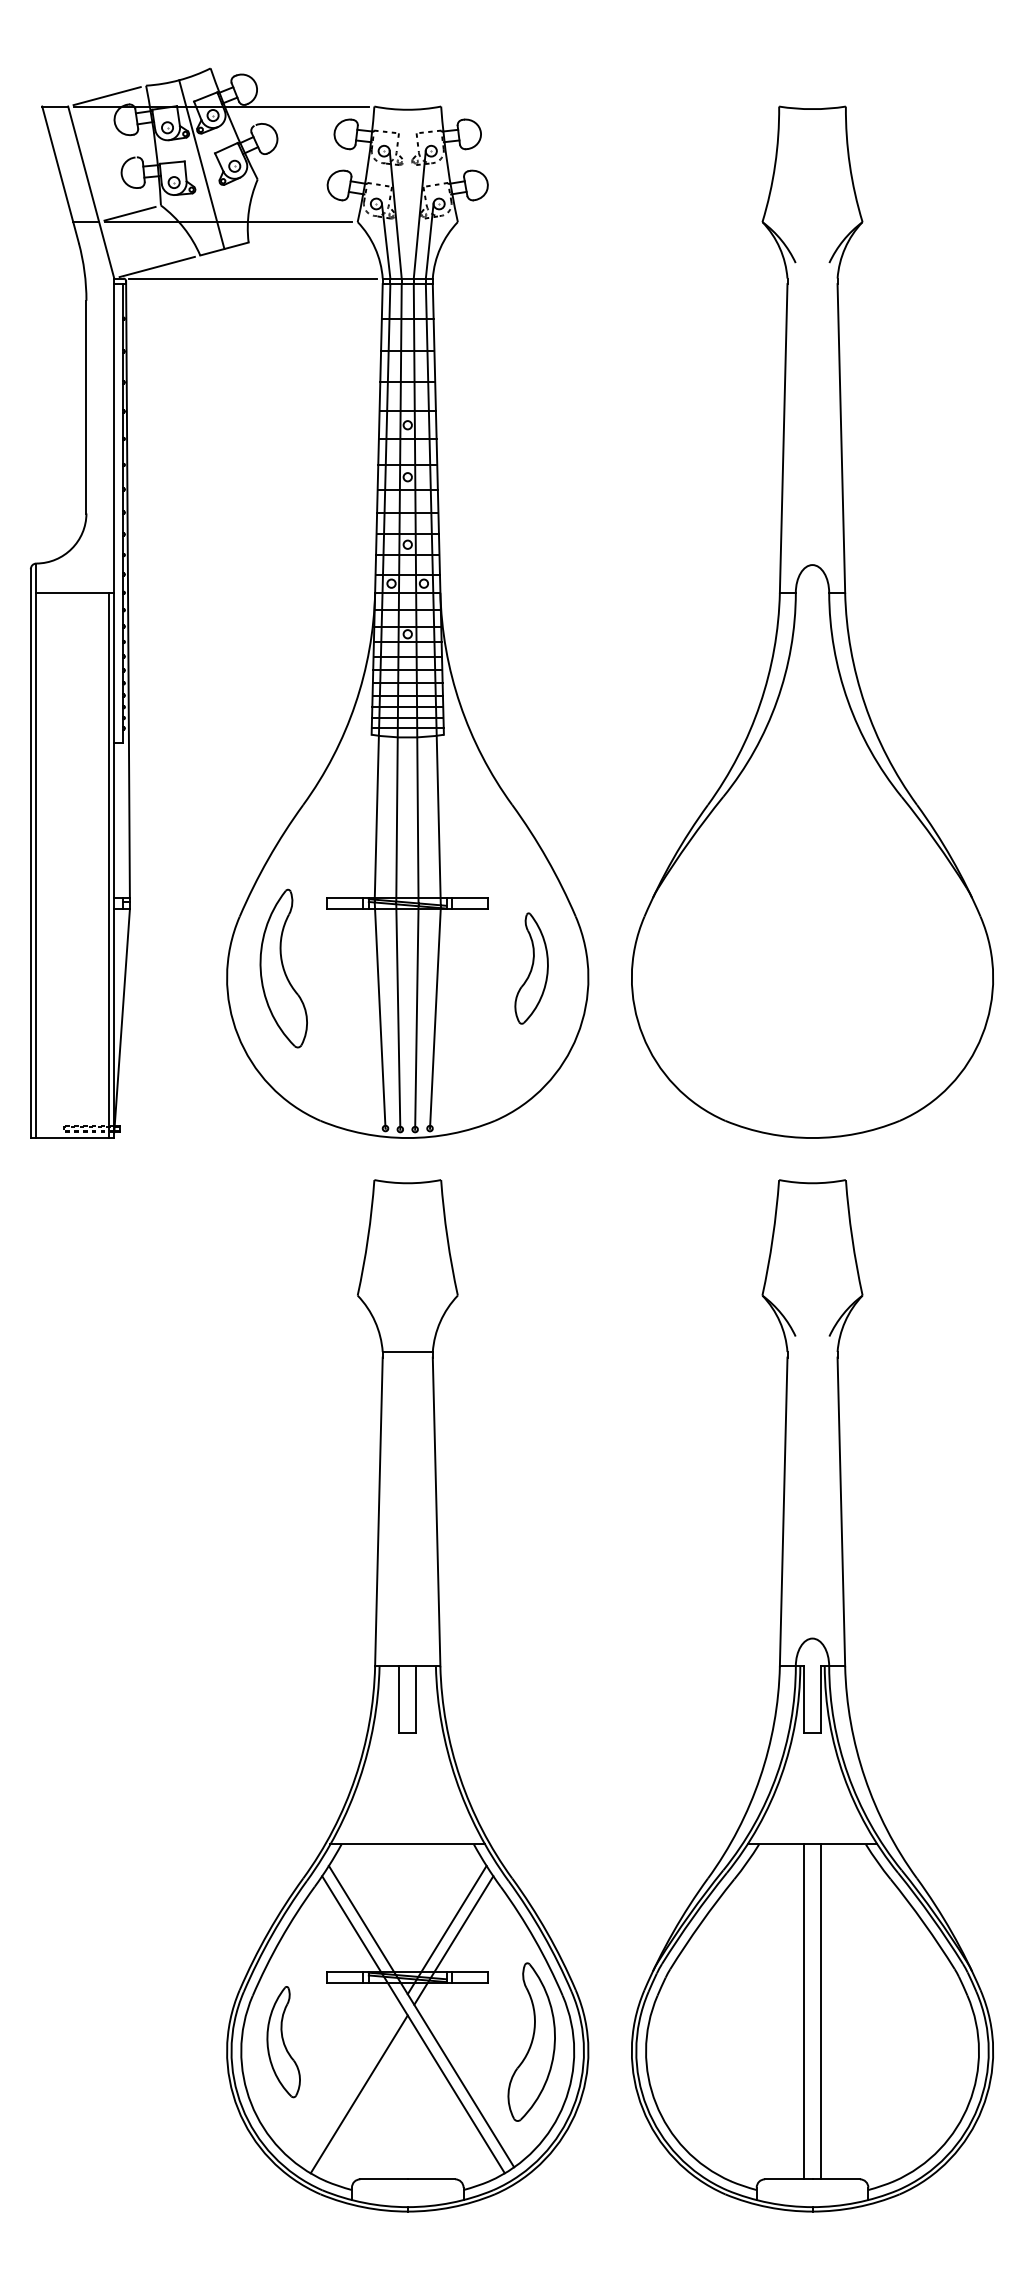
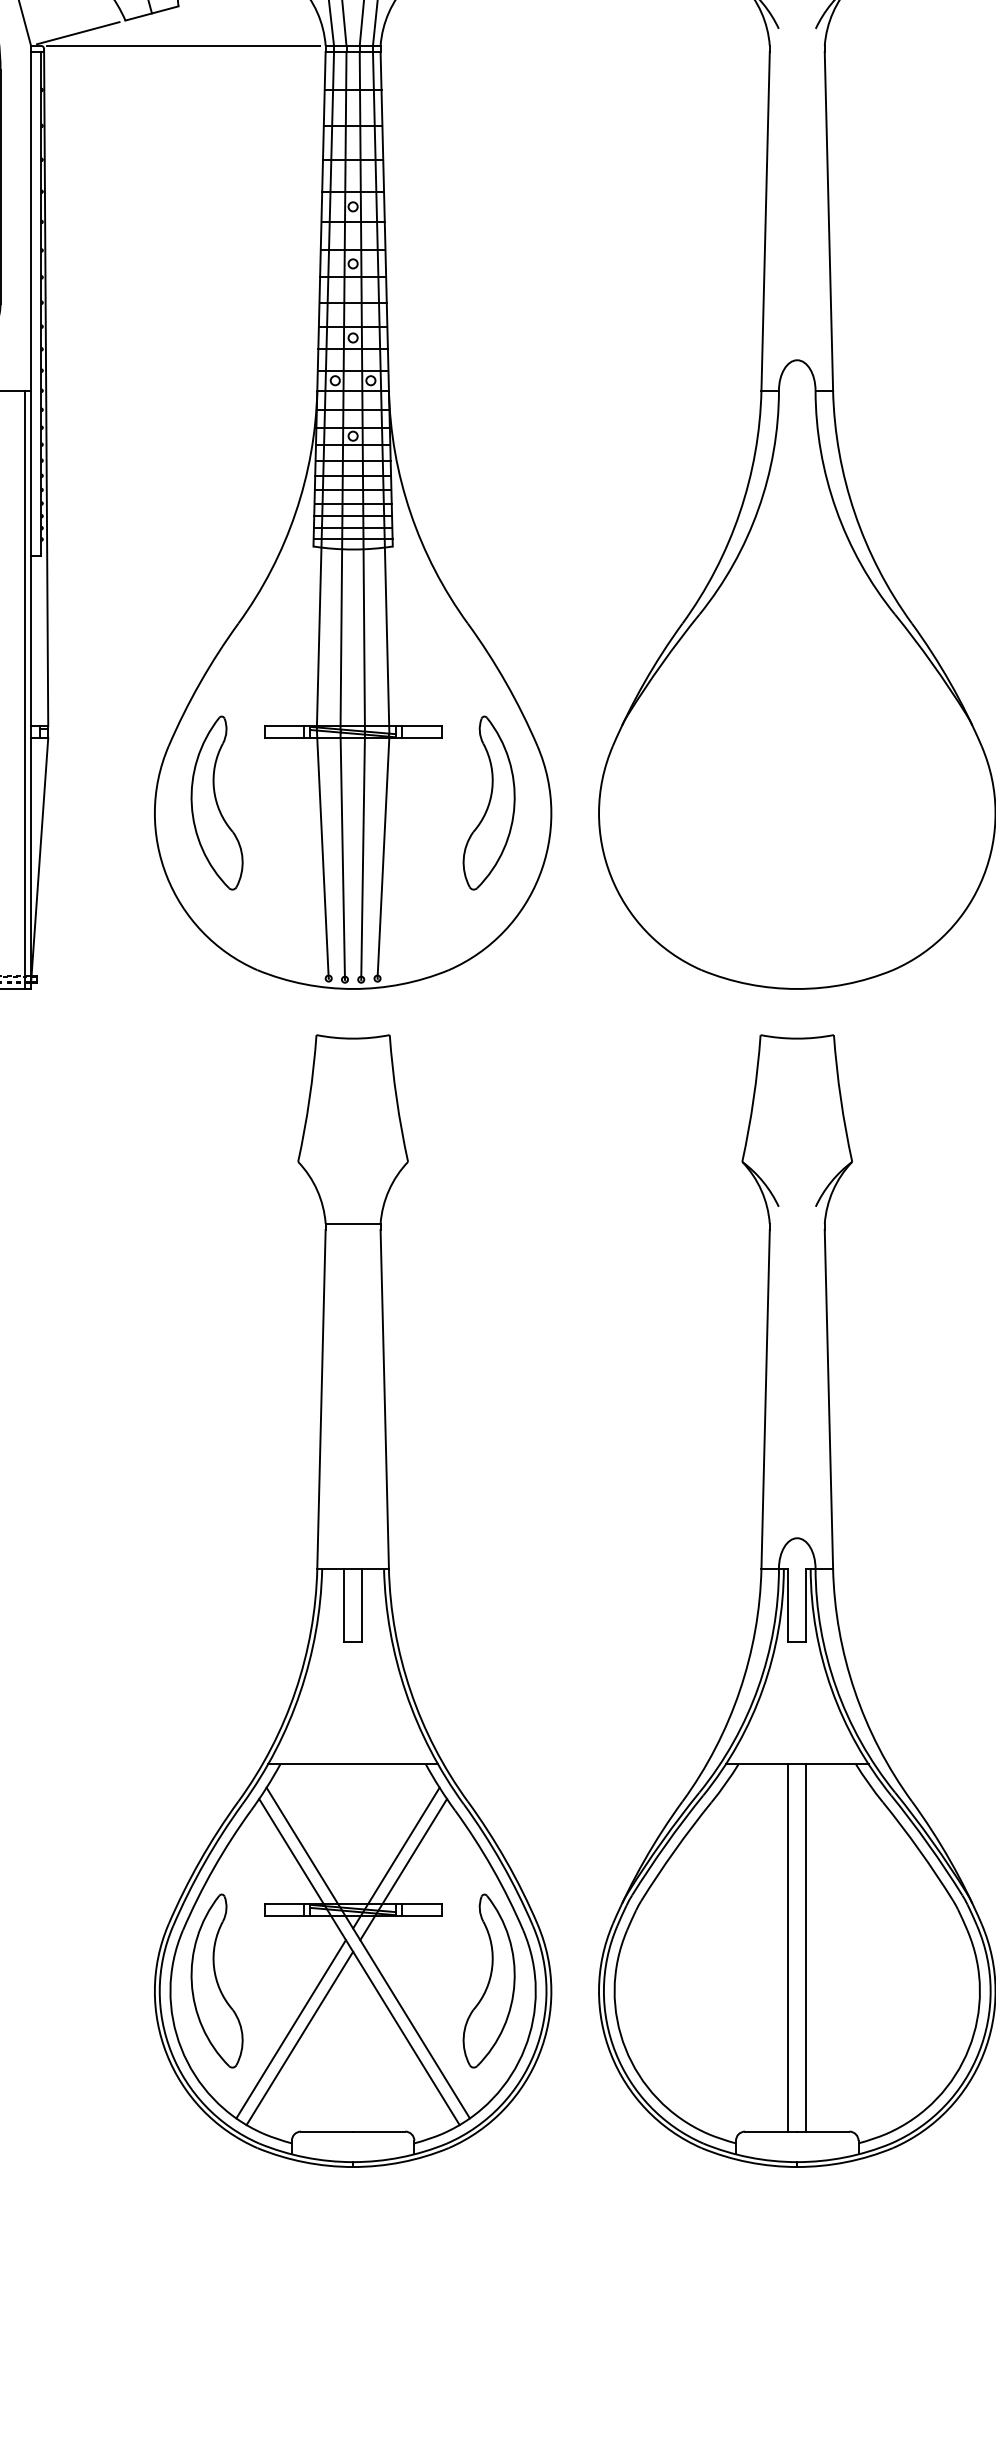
part: (531, 968) -> (488, 802), size x1.43
part: (283, 2041) -> (216, 1980), size x1.43
line: (351, 2085) -> (291, 2028), added

